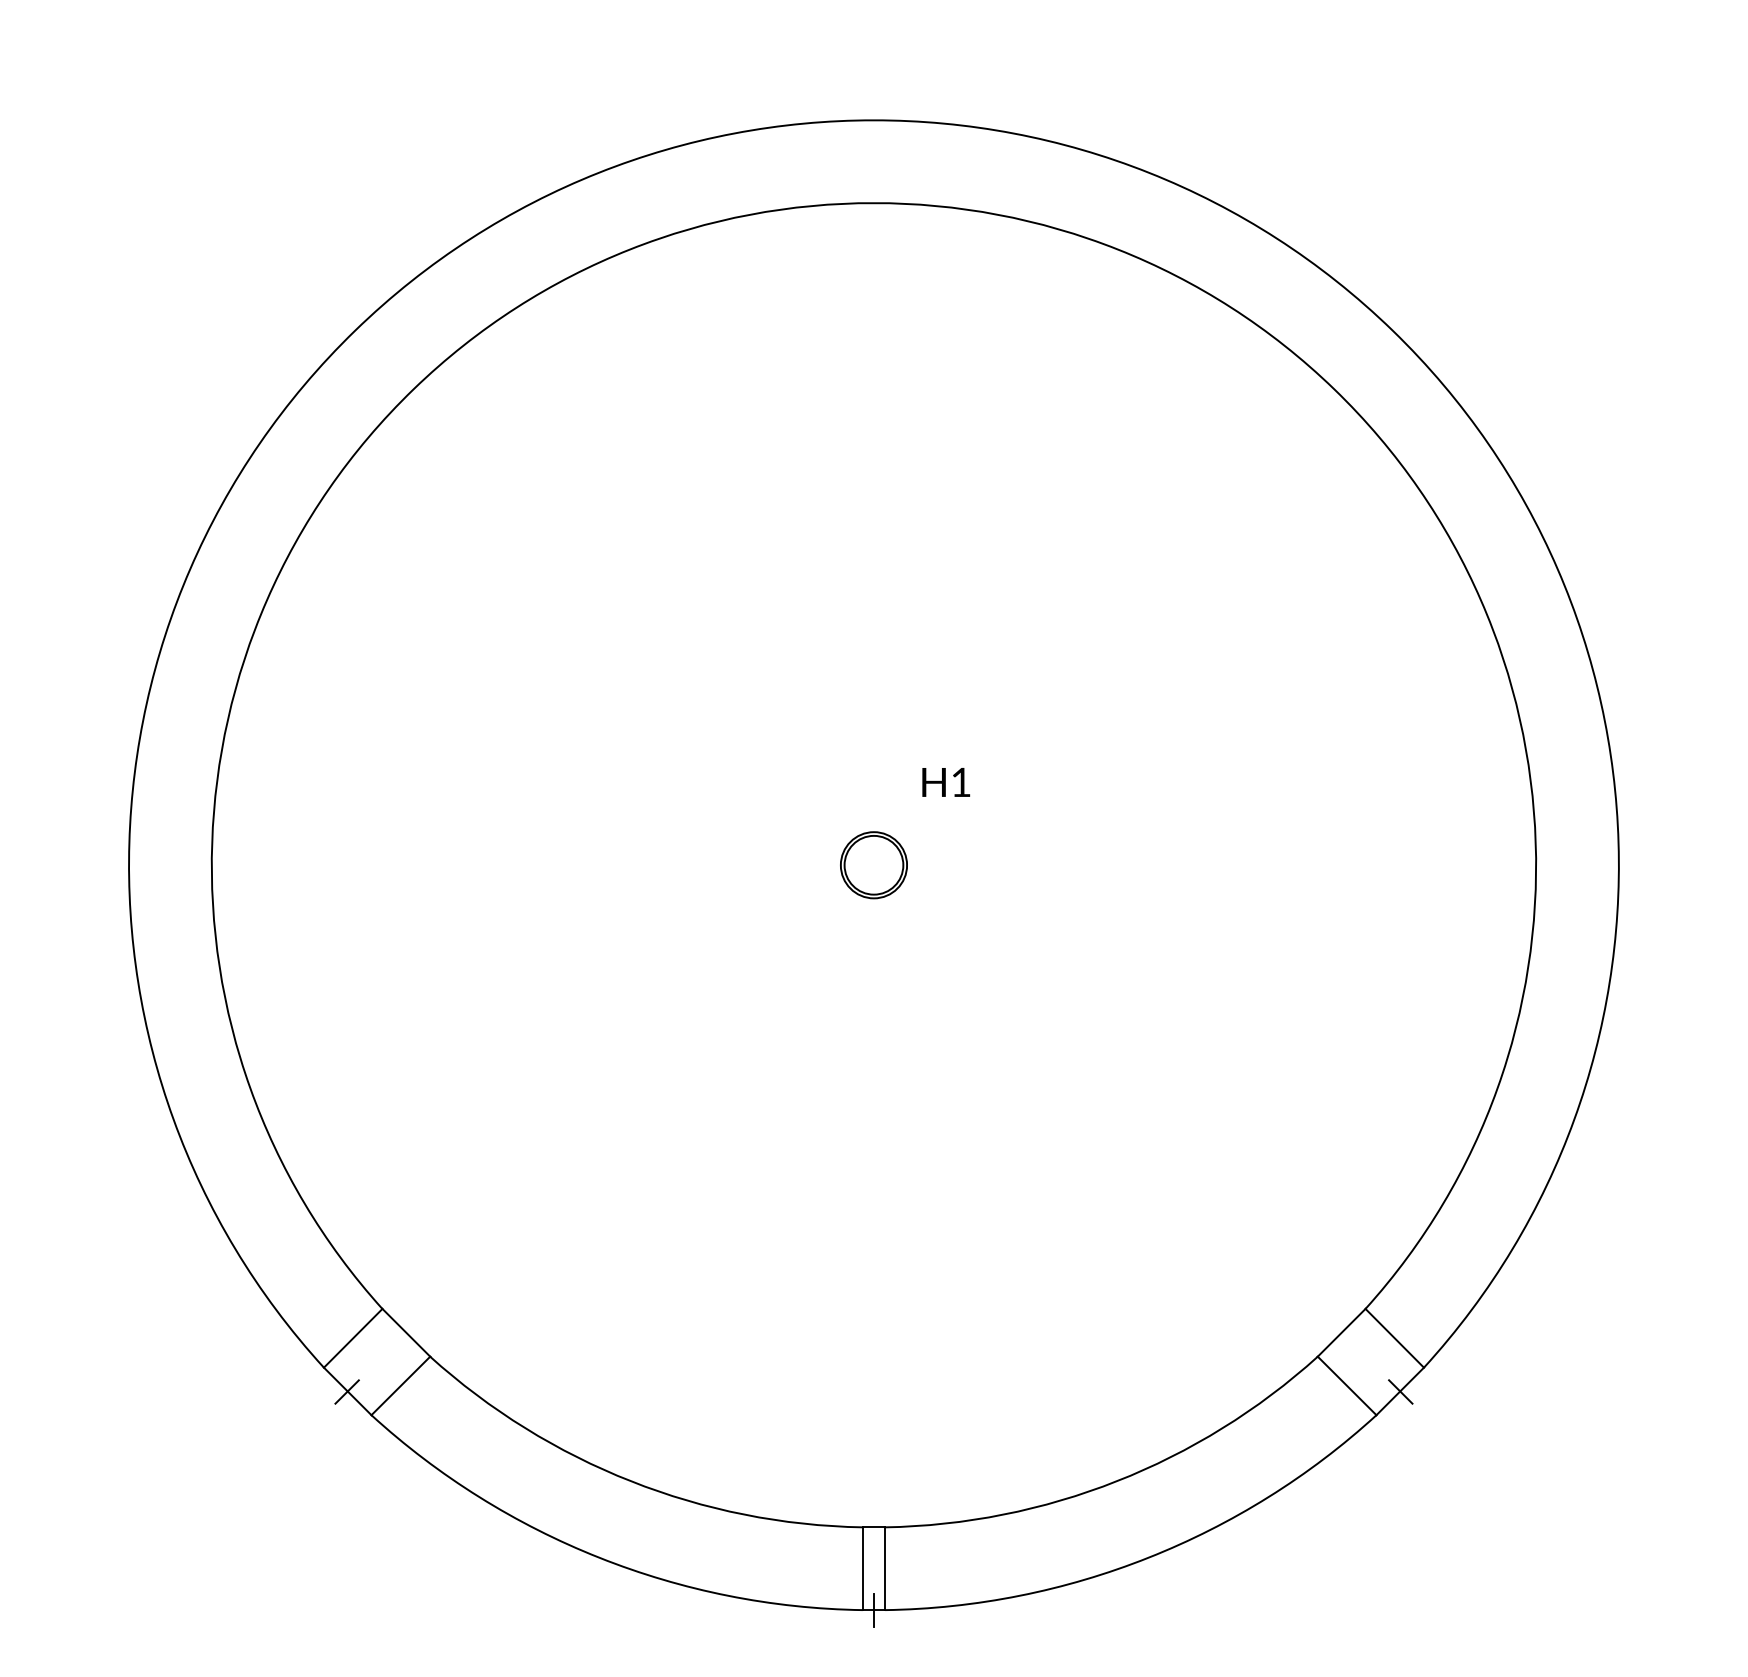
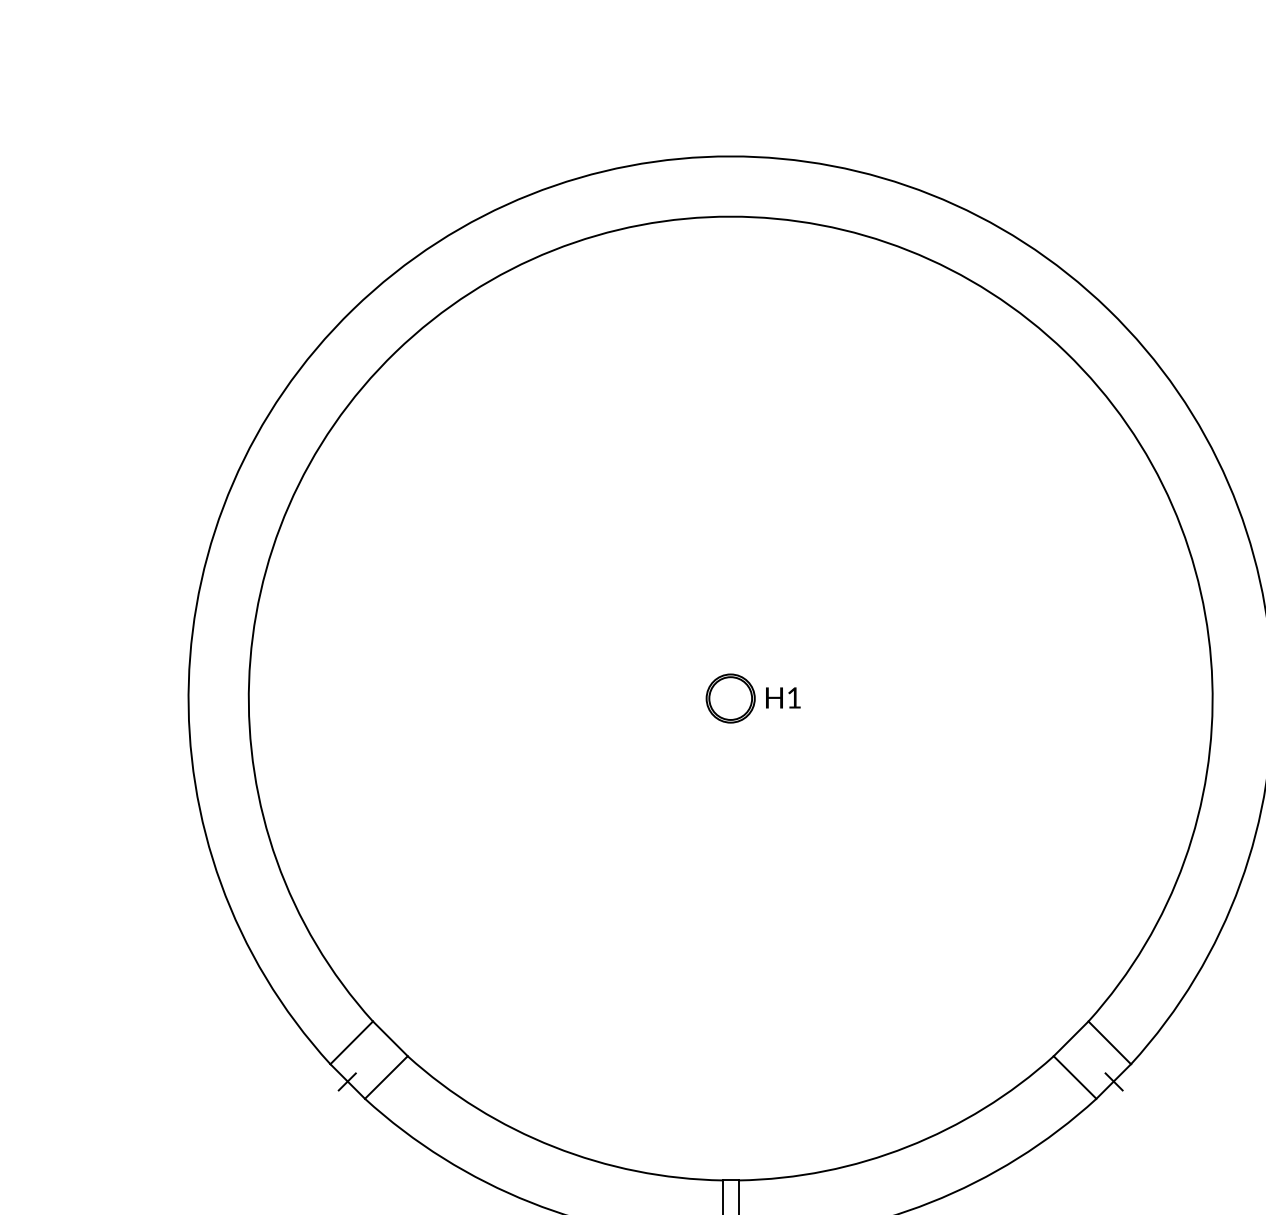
text: (946, 782) -> (783, 698), moved

